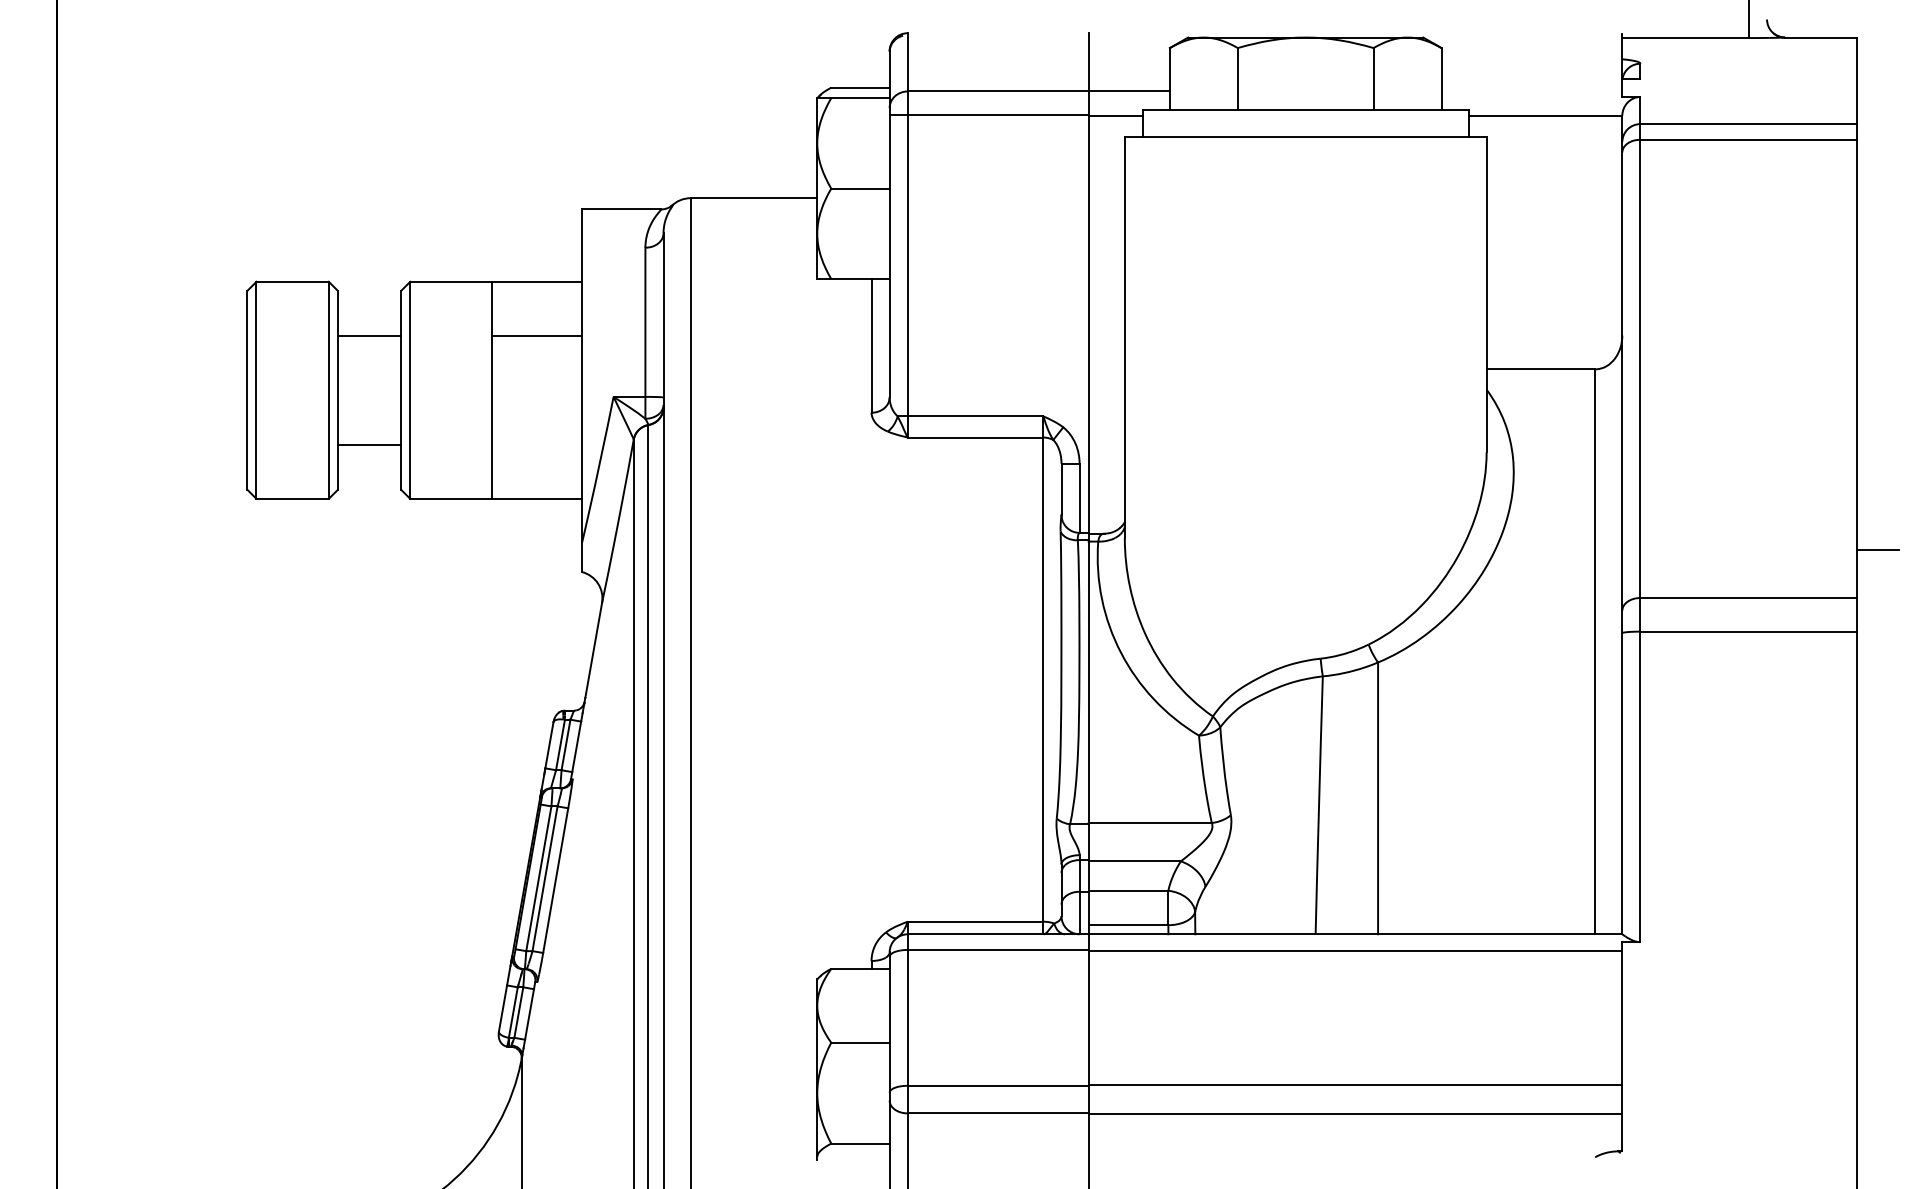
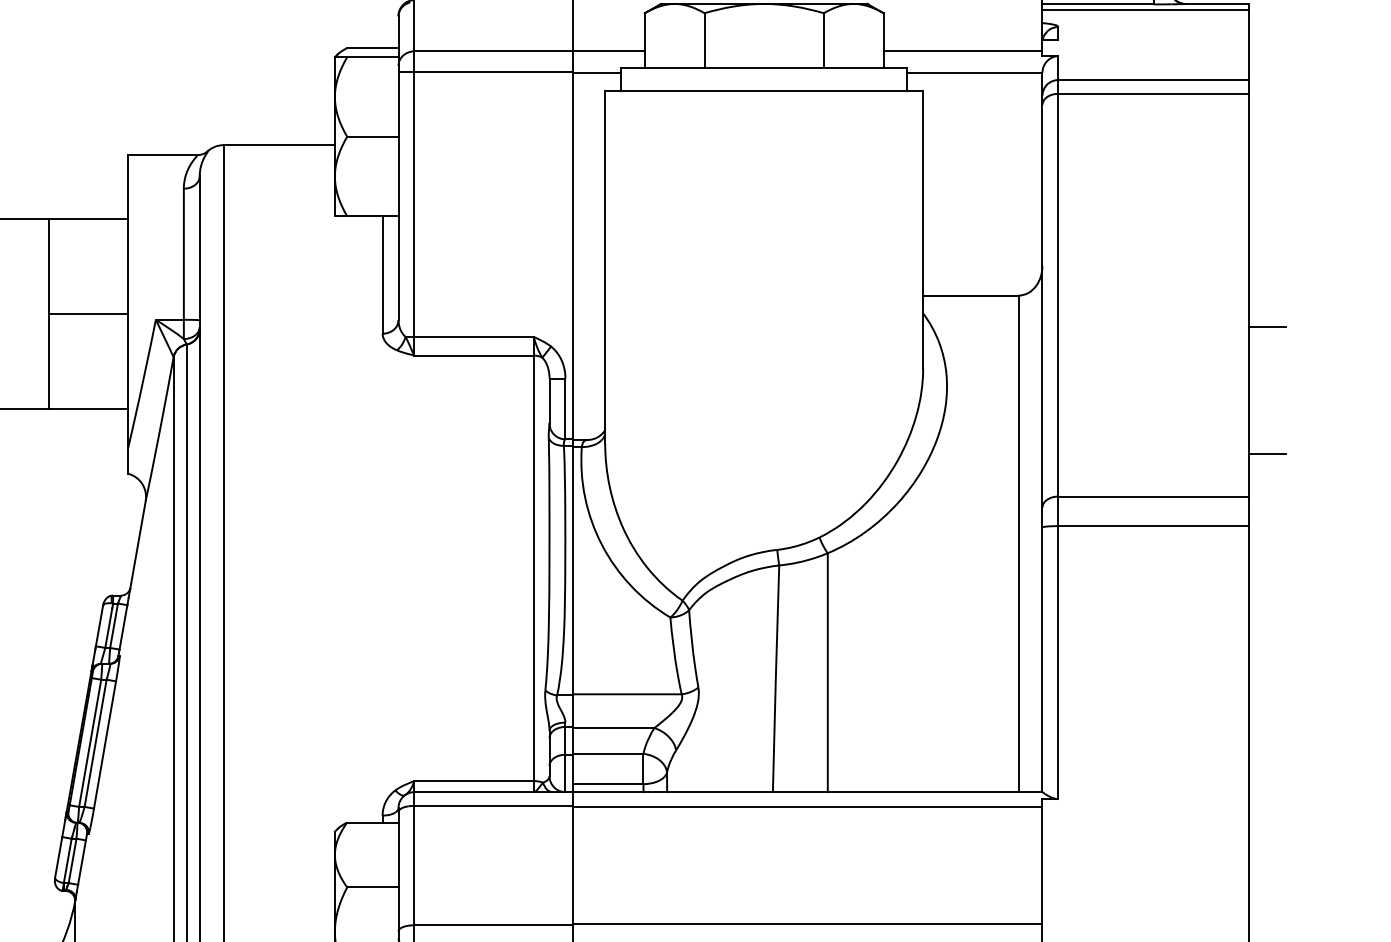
line: (1739, 43) -> (1145, 9), added
line: (1531, 90) -> (962, 50), added
line: (536, 336) -> (88, 314), moved
line: (1878, 405) -> (1267, 327), added

